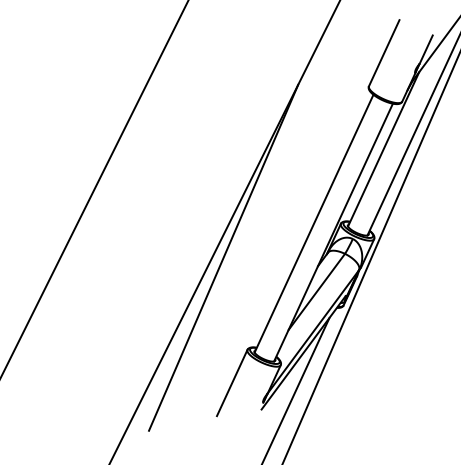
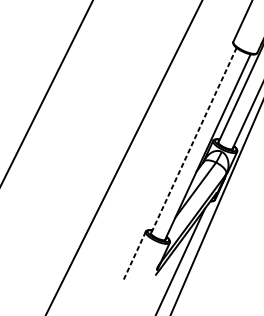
line: (314, 223) -> (194, 140), solid -> dashed
line: (223, 257) -> (128, 165), removed
line: (232, 383) -> (135, 256), solid -> dashed

